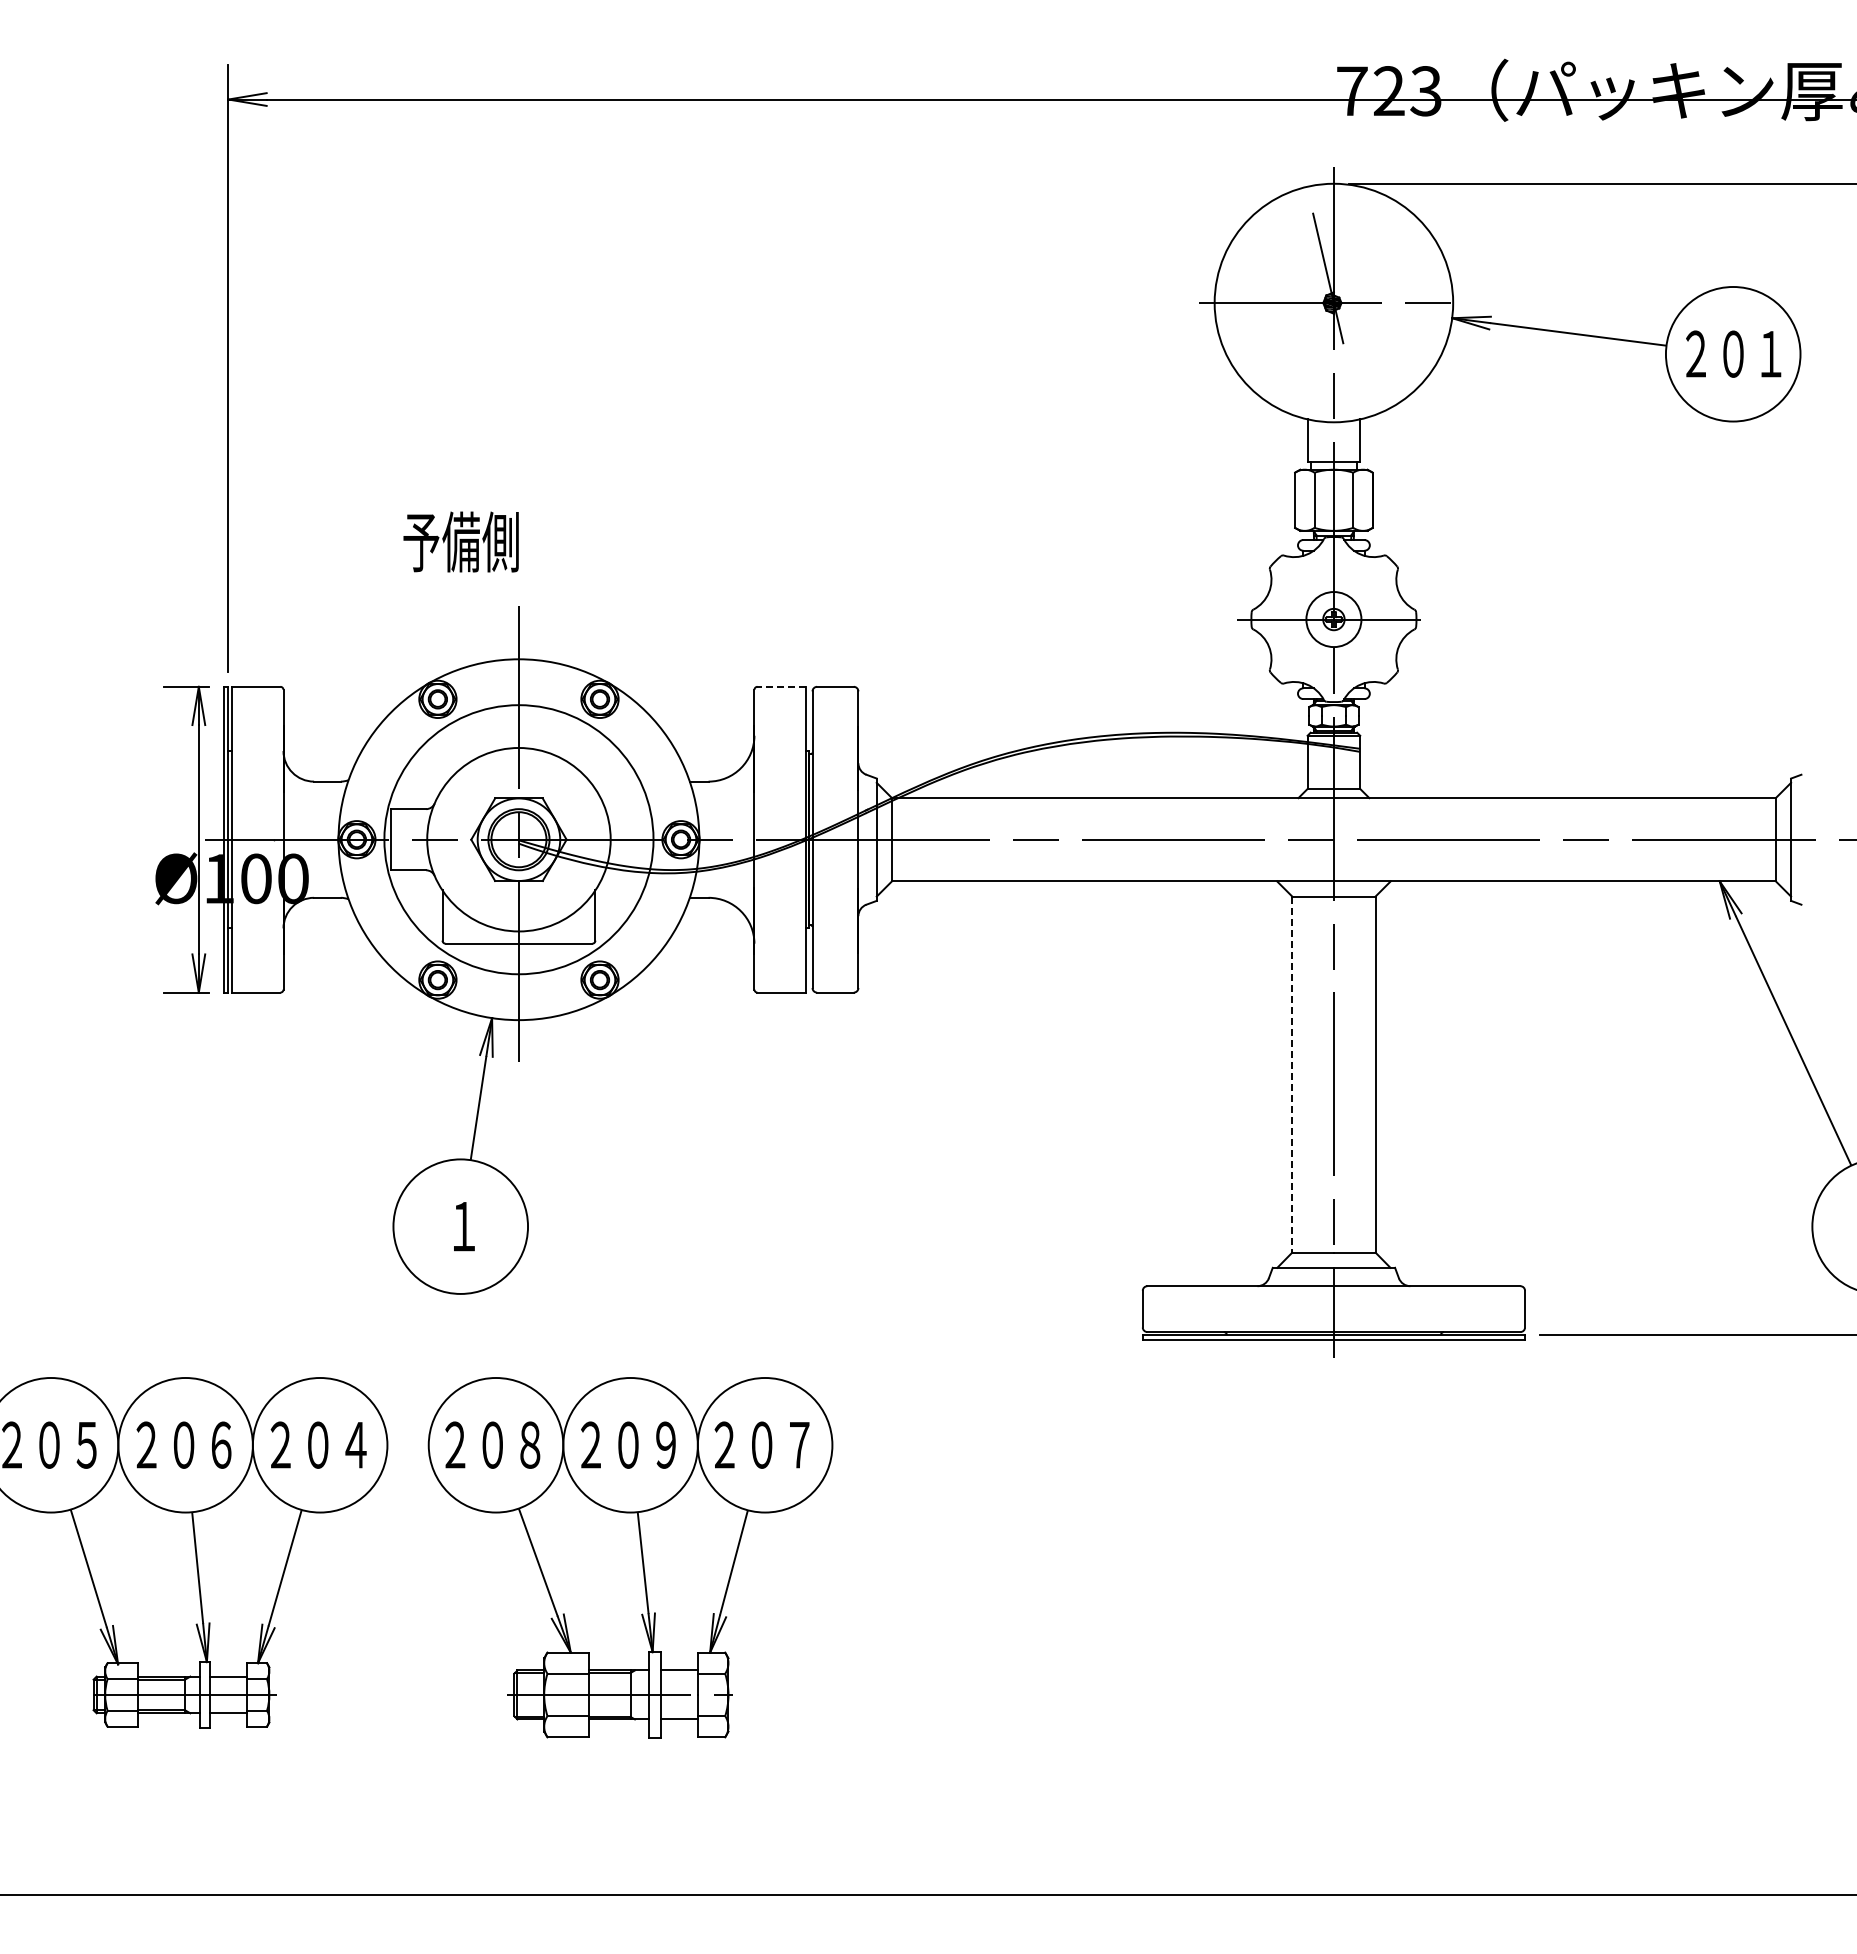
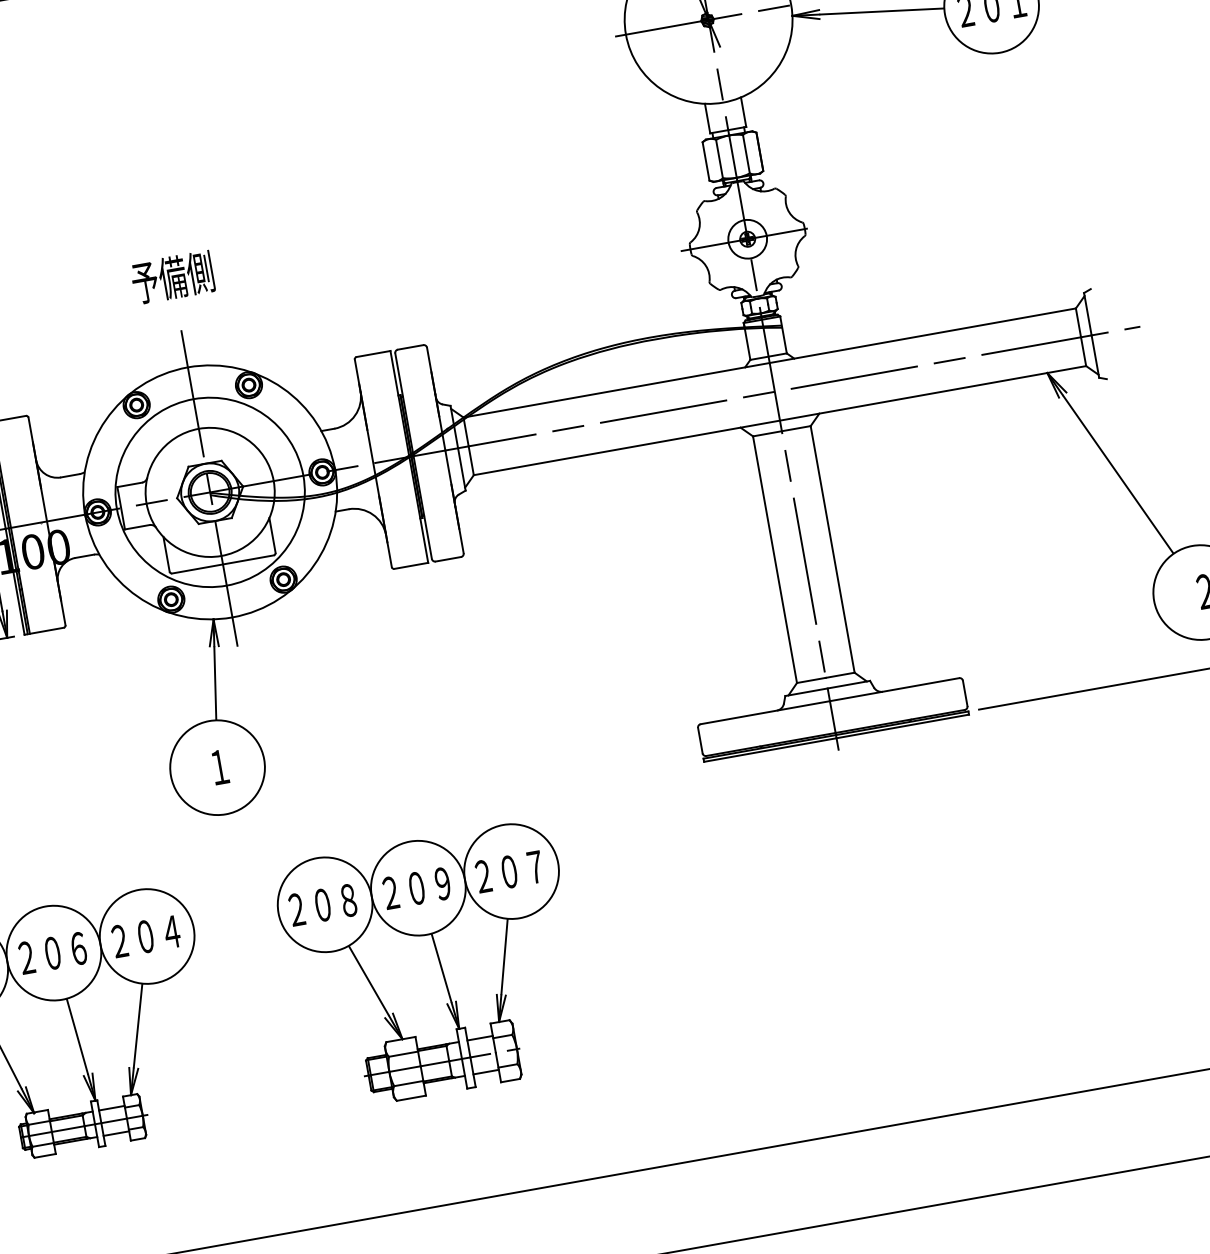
text: (460, 541) -> (172, 277), moved
line: (781, 686) -> (373, 353), dashed -> solid
line: (1292, 1074) -> (775, 559), dashed -> solid
part: (630, 1557) -> (432, 965), moved

